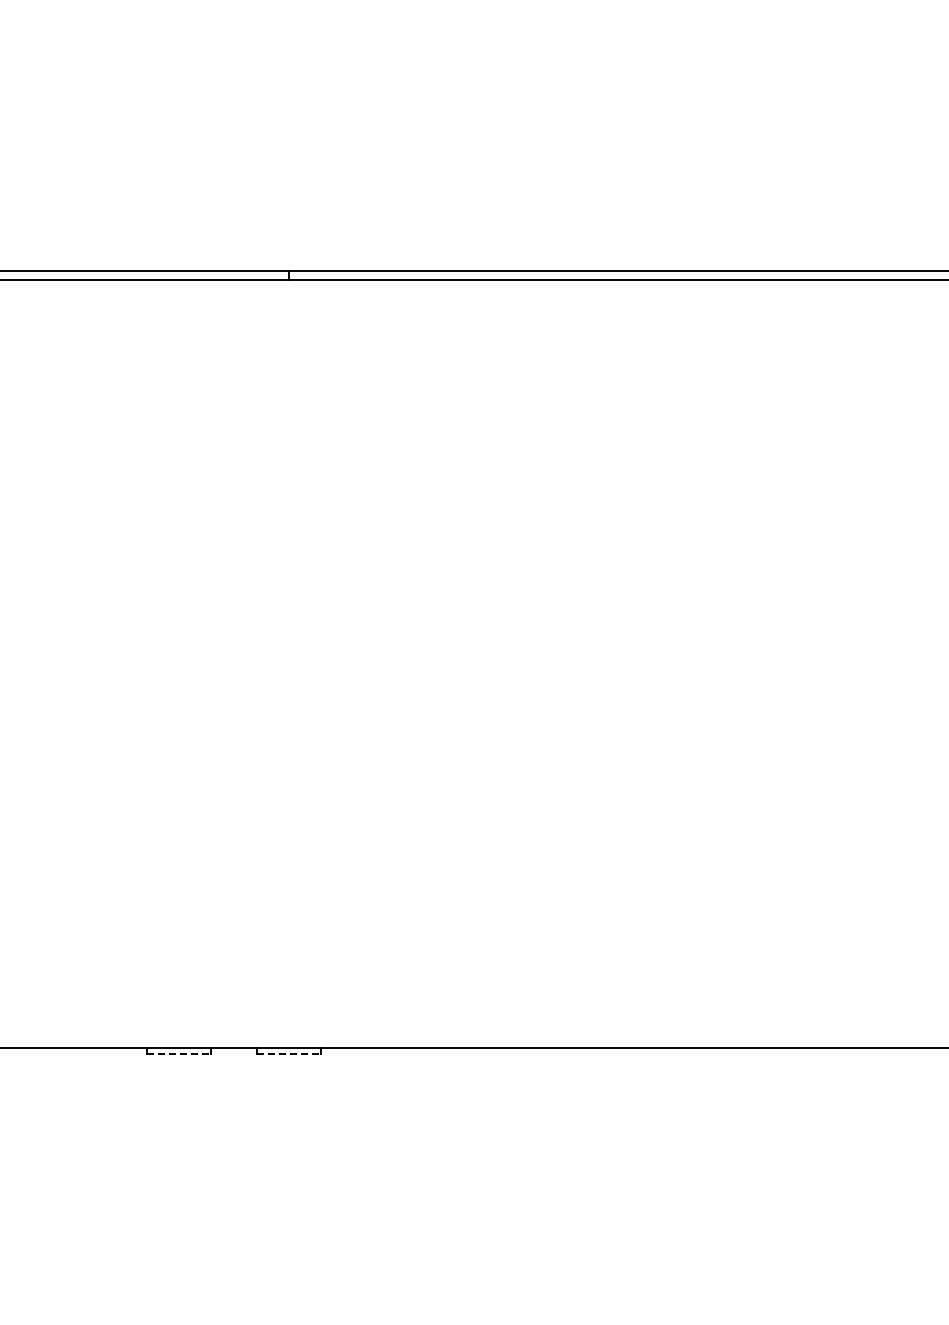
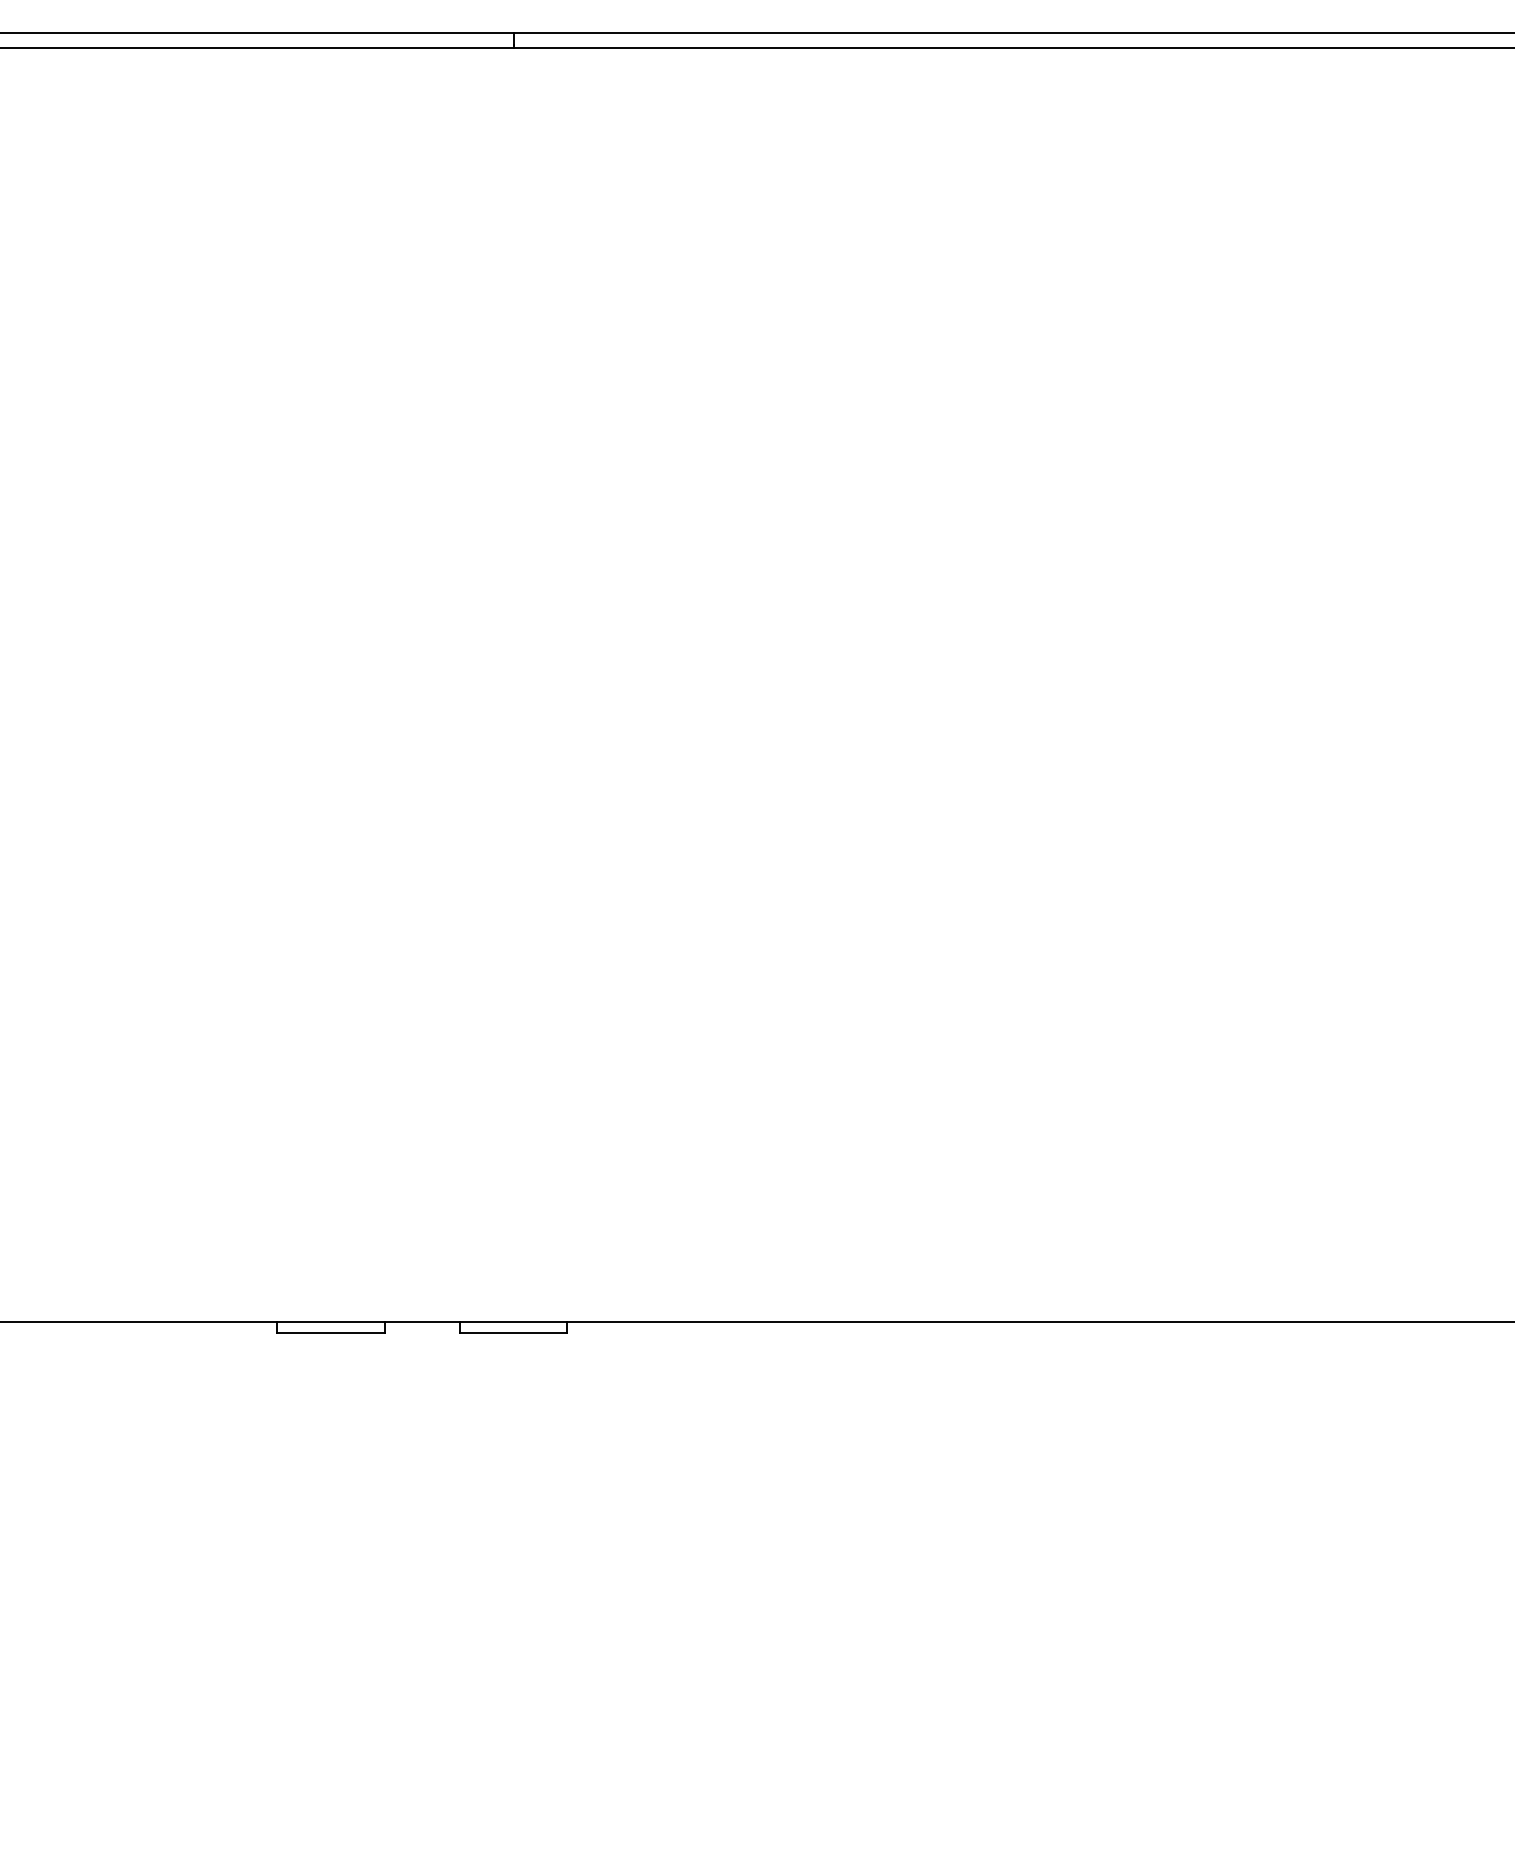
line: (179, 1054) -> (332, 1333), dashed -> solid
line: (289, 1054) -> (514, 1333), dashed -> solid

